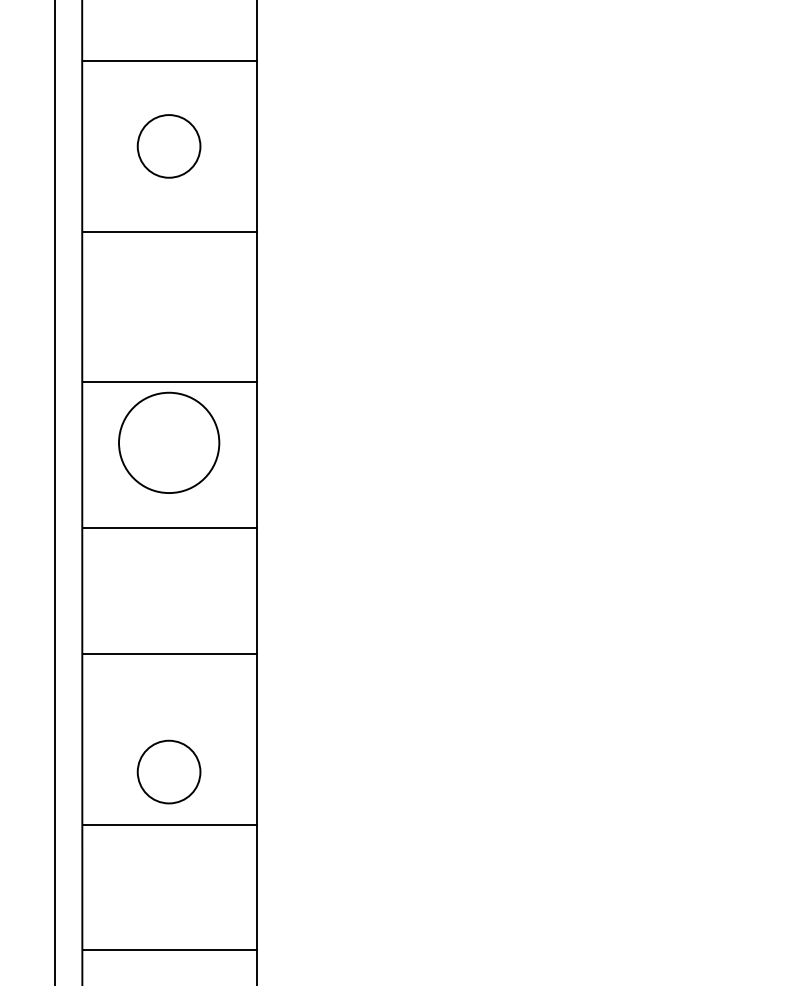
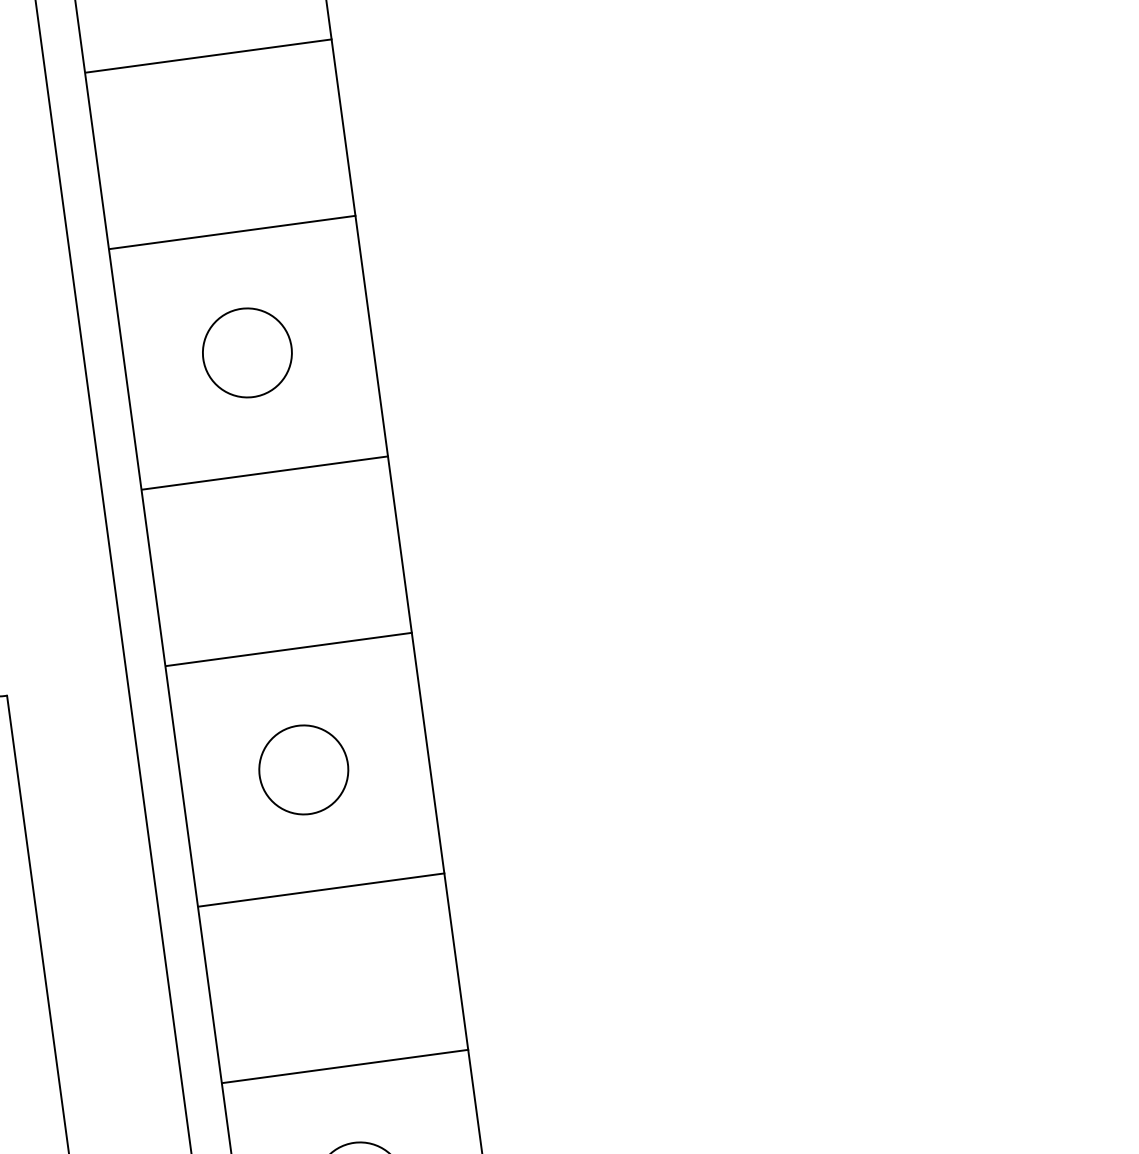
line: (170, 382) -> (233, 232), moved
circle: (168, 442) -> (246, 352), size x0.62
circle: (168, 771) -> (302, 769), moved

